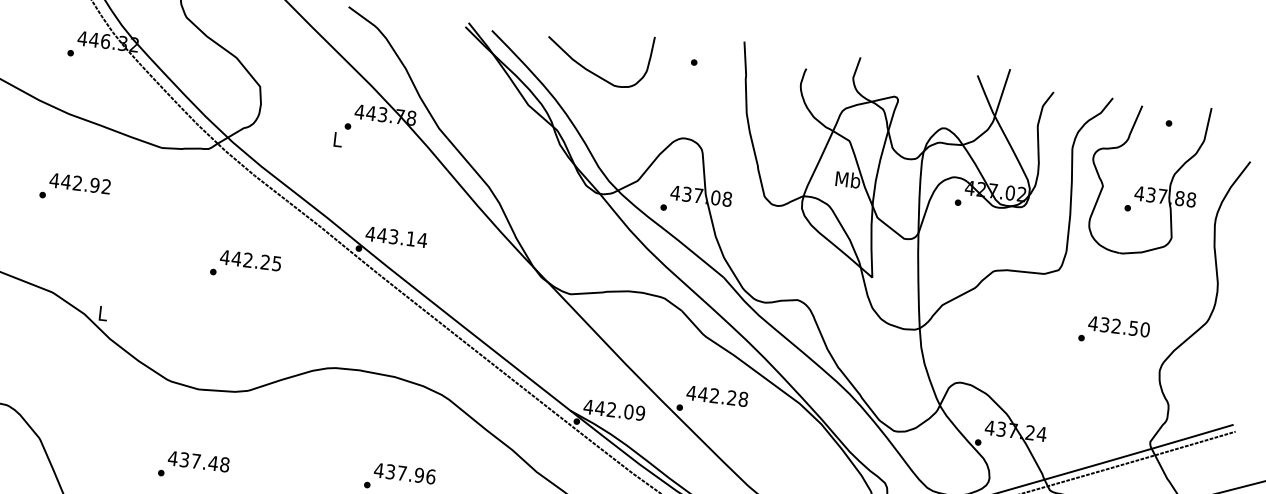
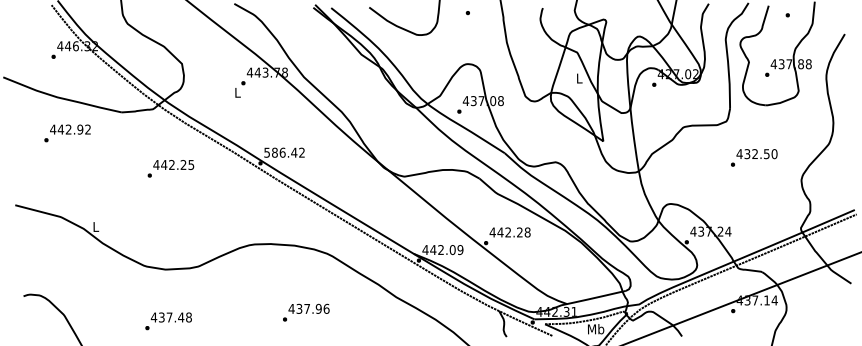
text: (848, 179) -> (579, 78), Mb -> L
text: (75, 188) -> (67, 133), moved
text: (396, 236) -> (284, 152), 443.14 -> 586.42
text: (245, 265) -> (170, 168), moved
text: (1114, 331) -> (754, 157), moved

